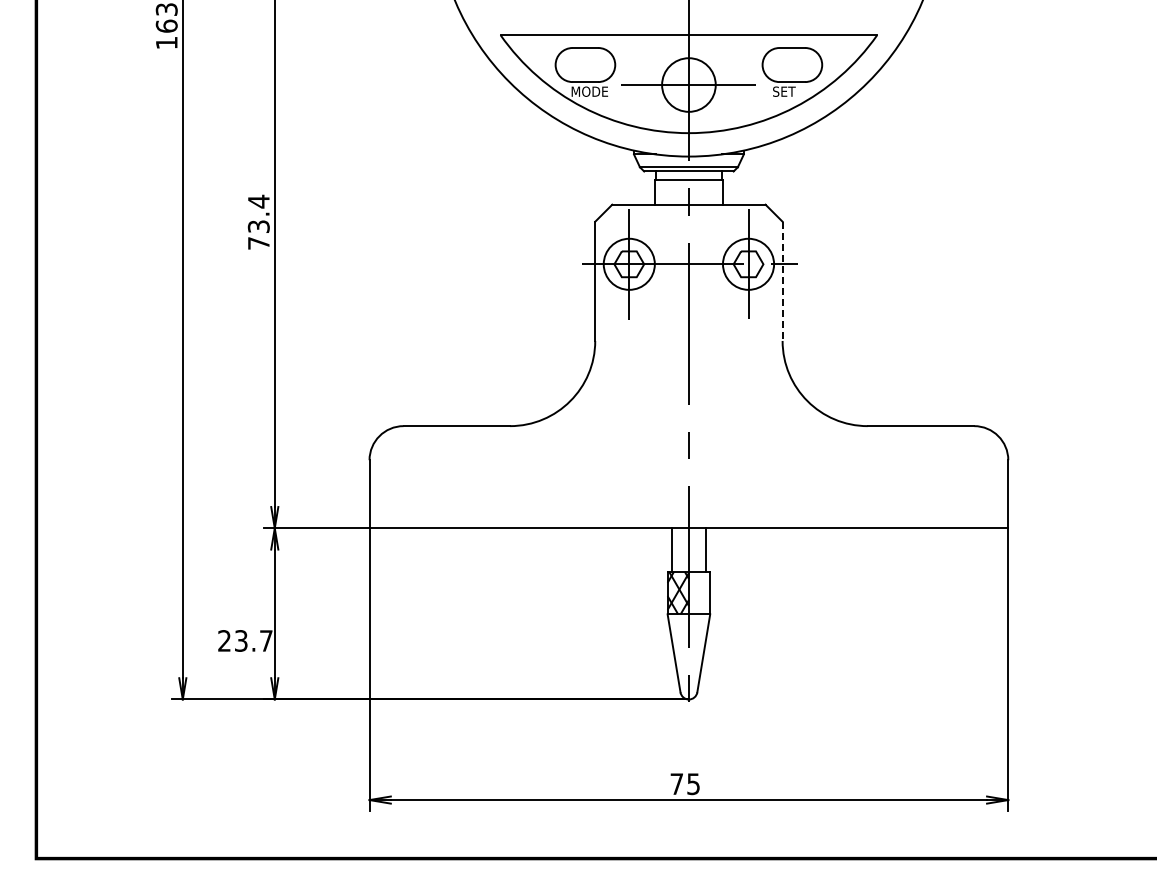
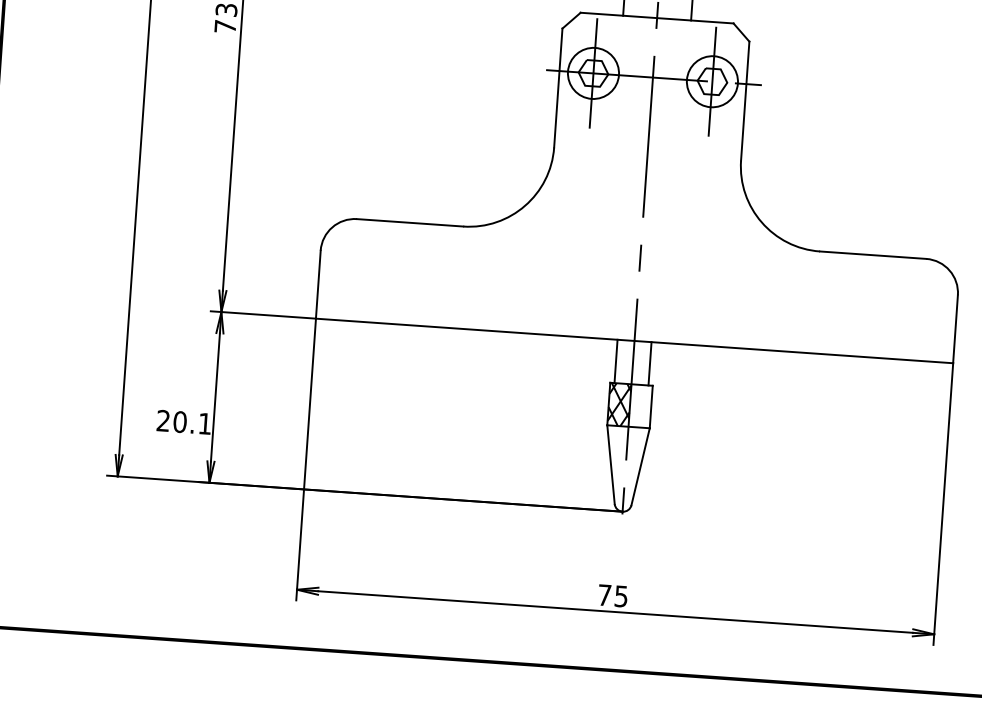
line: (782, 281) -> (745, 101), dashed -> solid
text: (253, 640) -> (192, 422), 23.7 -> 20.1

